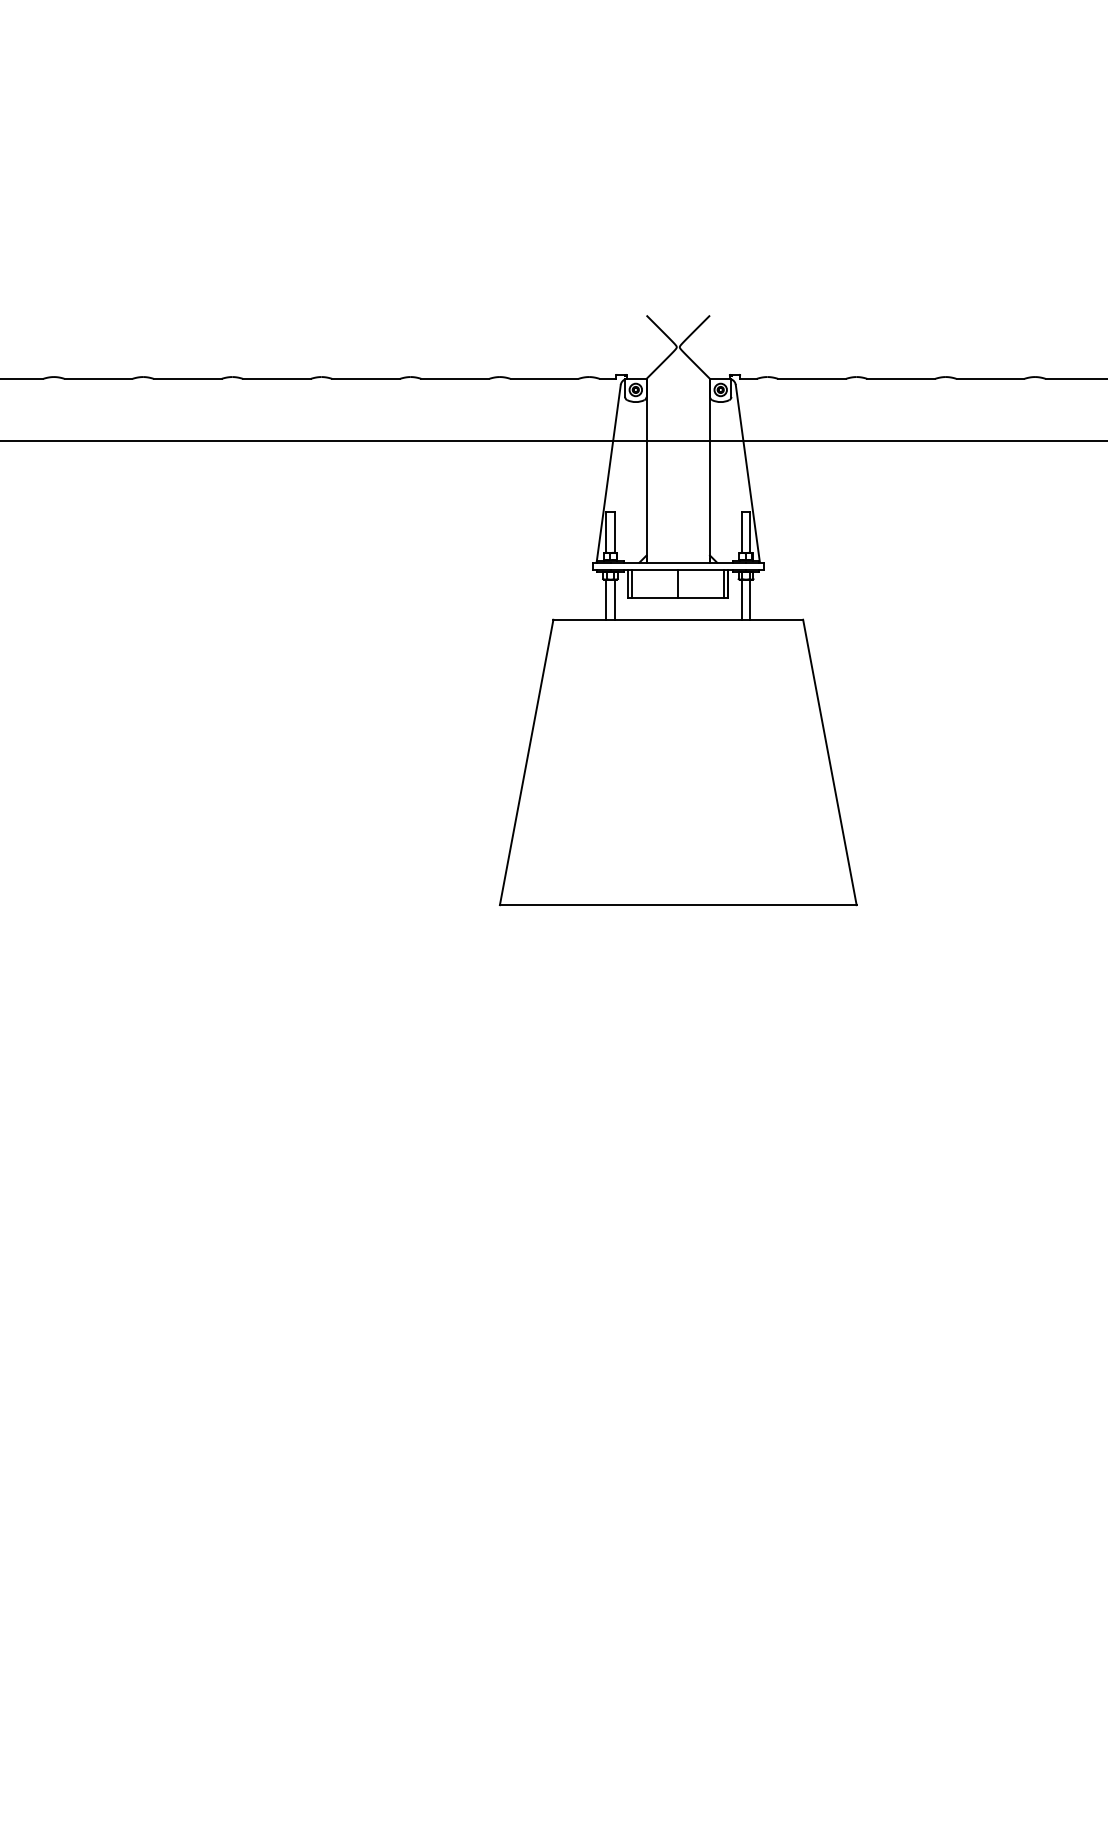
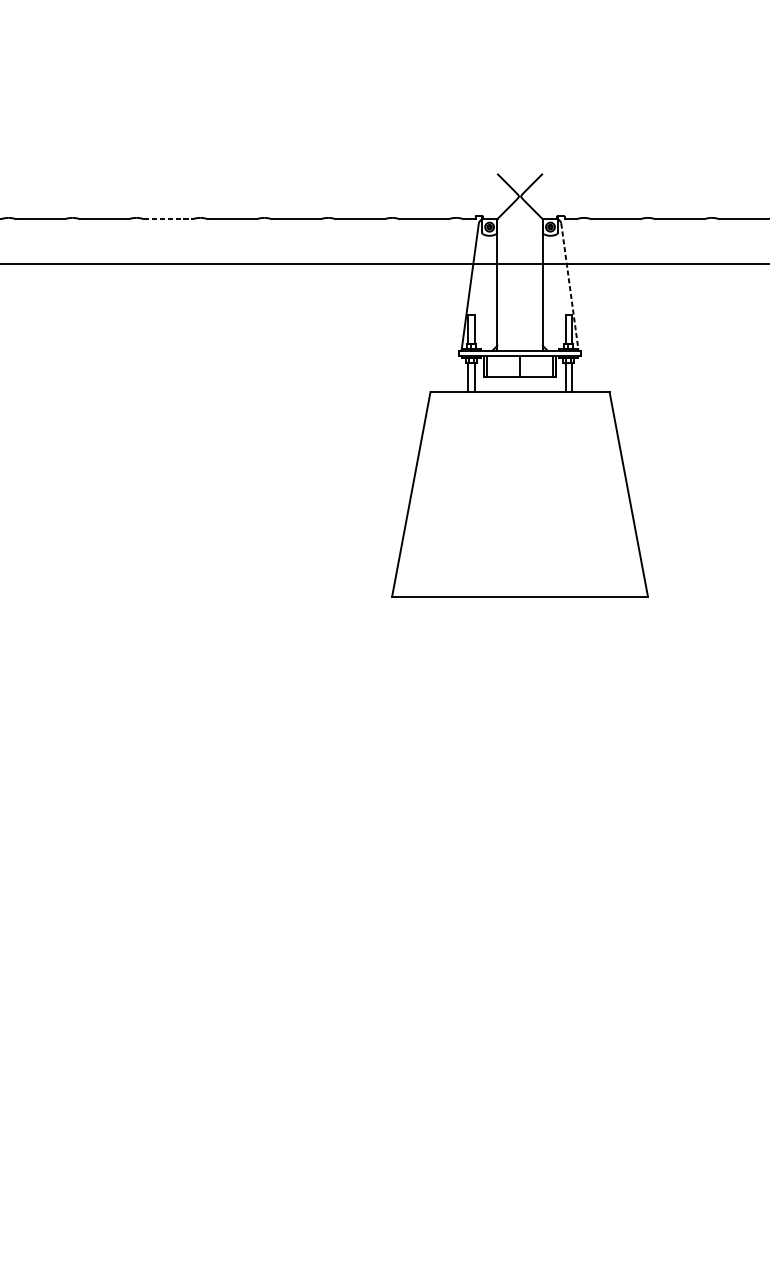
line: (187, 378) -> (168, 218), solid -> dashed
line: (747, 473) -> (569, 287), solid -> dashed

